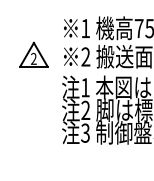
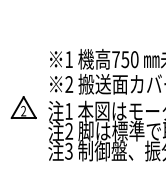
part: (33, 54) -> (23, 107), moved

